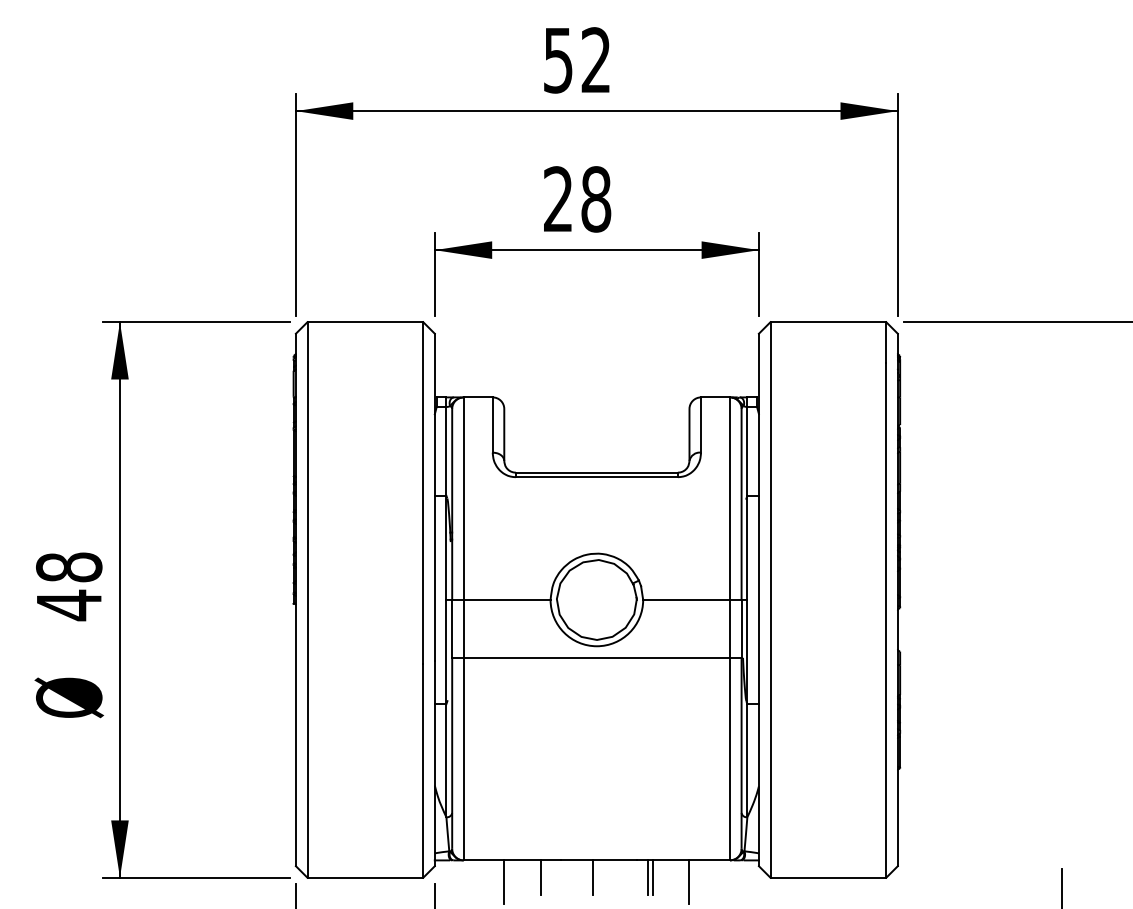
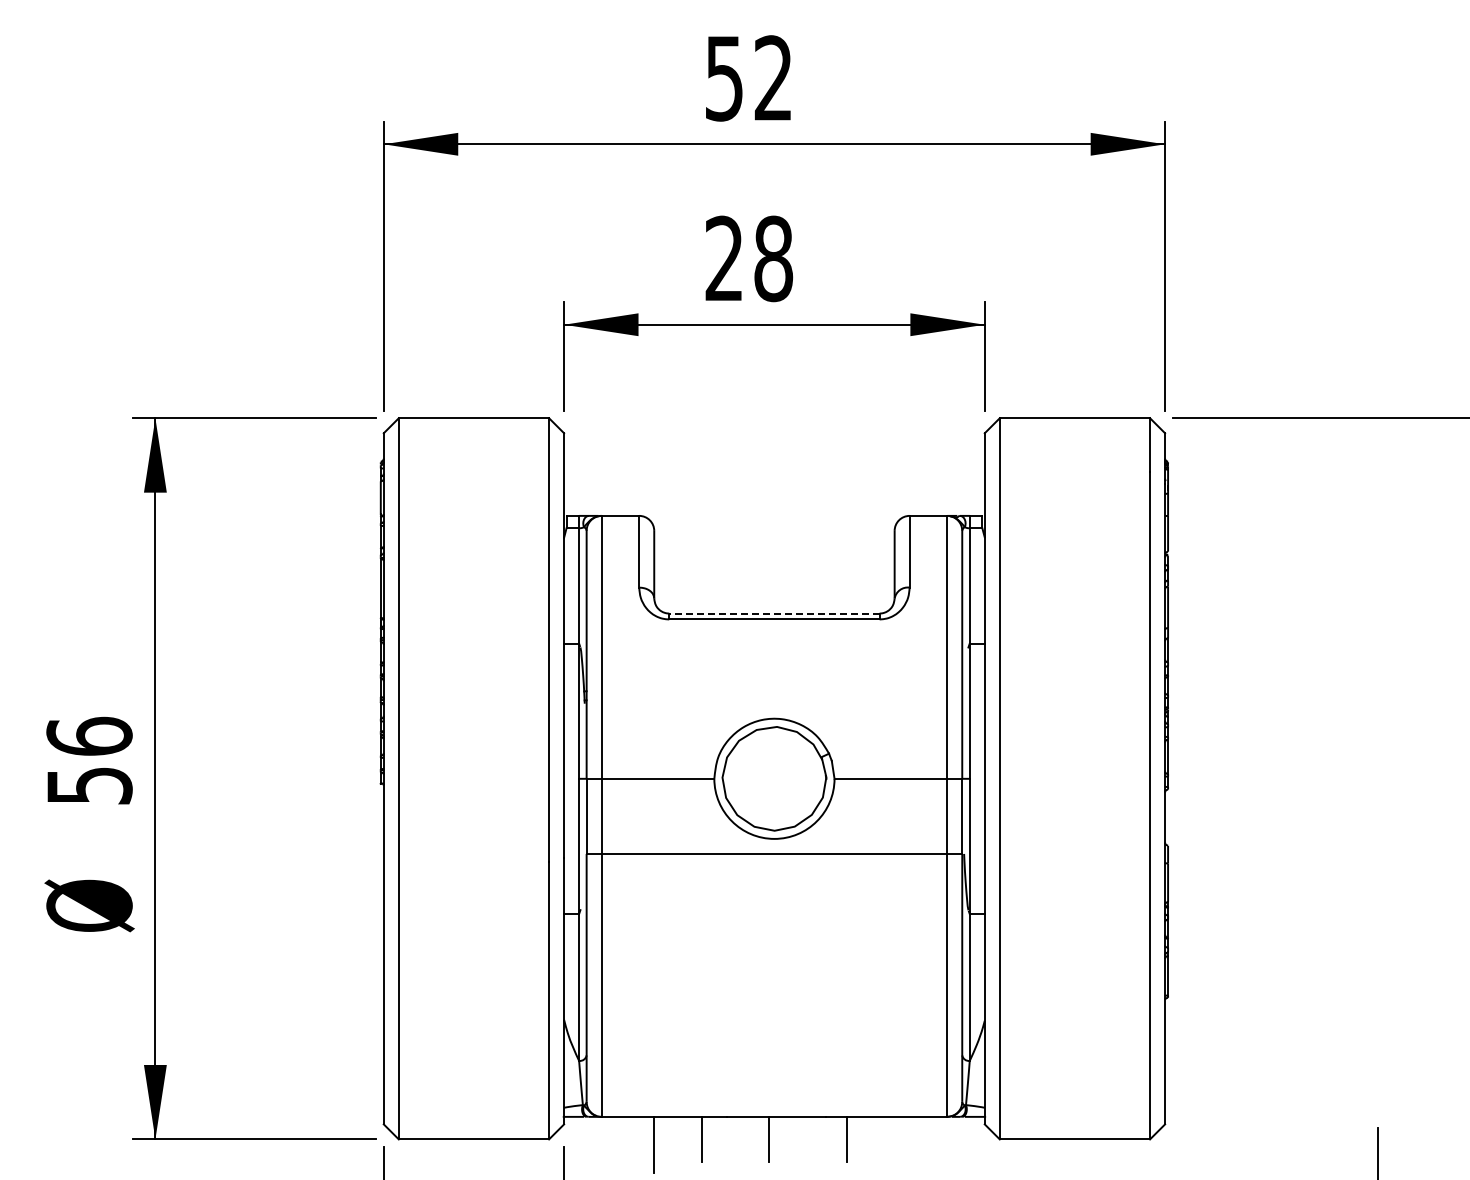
line: (596, 472) -> (773, 613), solid -> dashed
text: (69, 586) -> (89, 761), 48 -> 56
line: (648, 877) -> (841, 1138), removed
line: (689, 881) -> (894, 1144), removed

